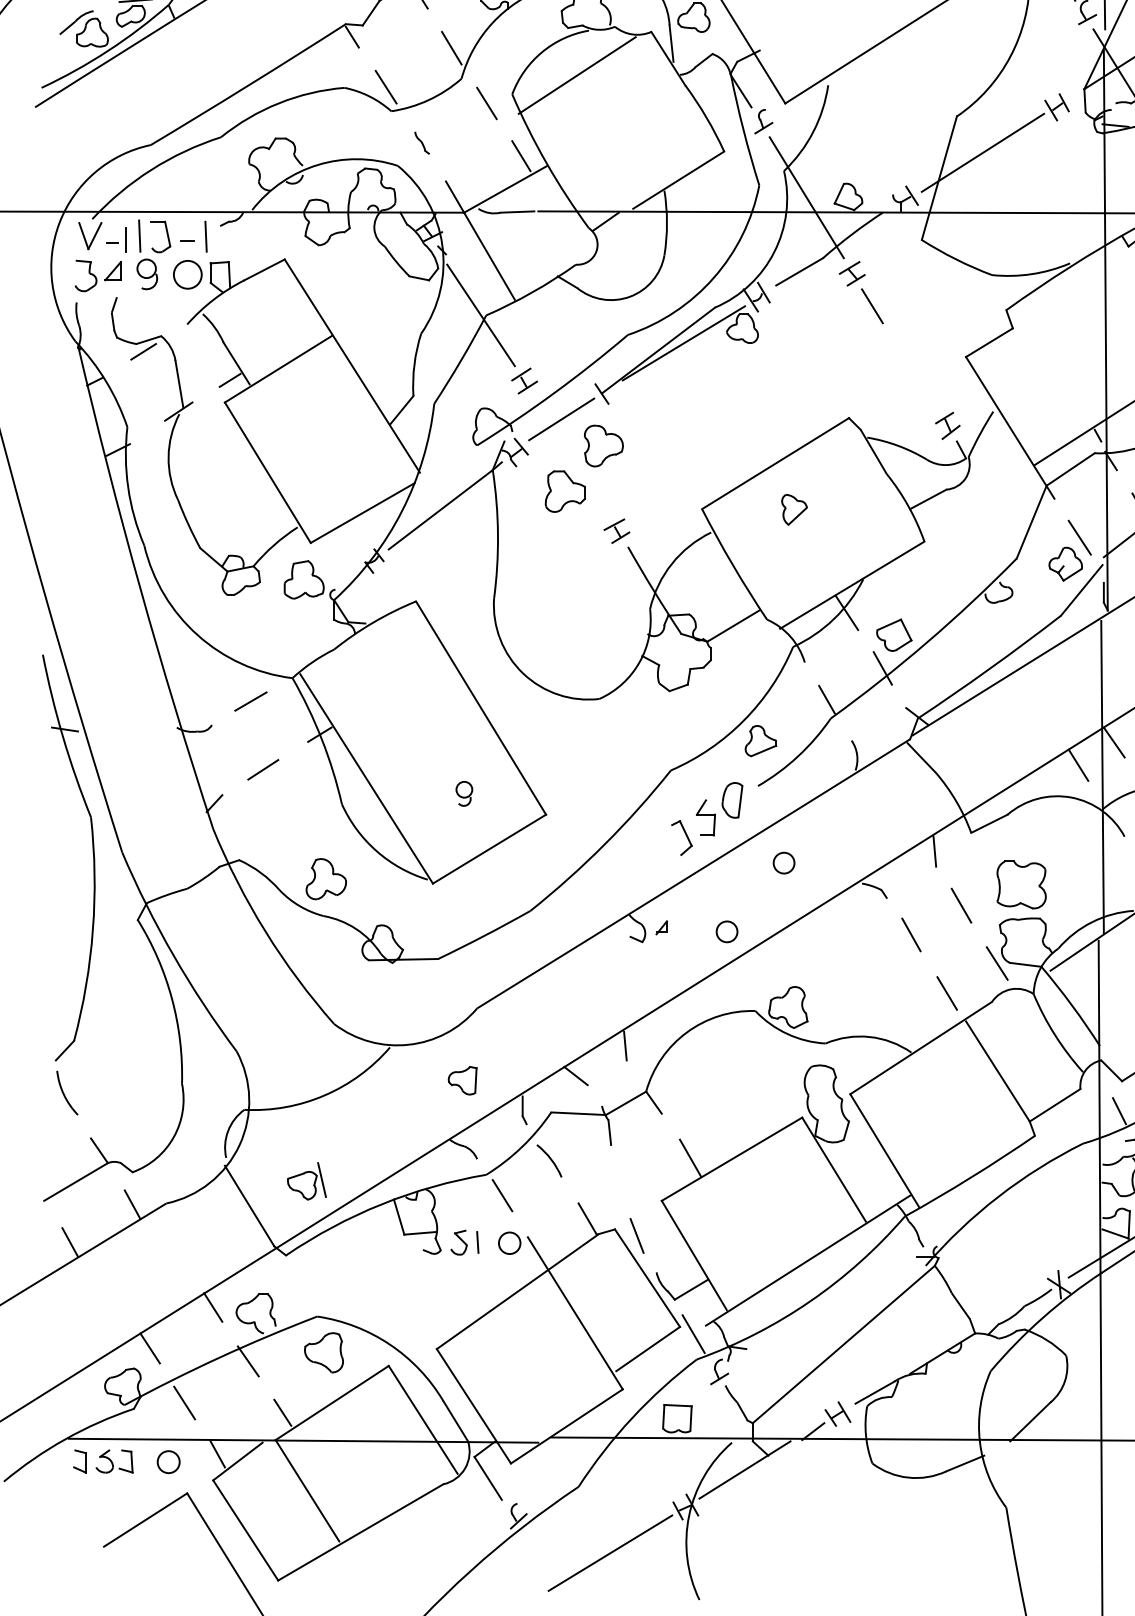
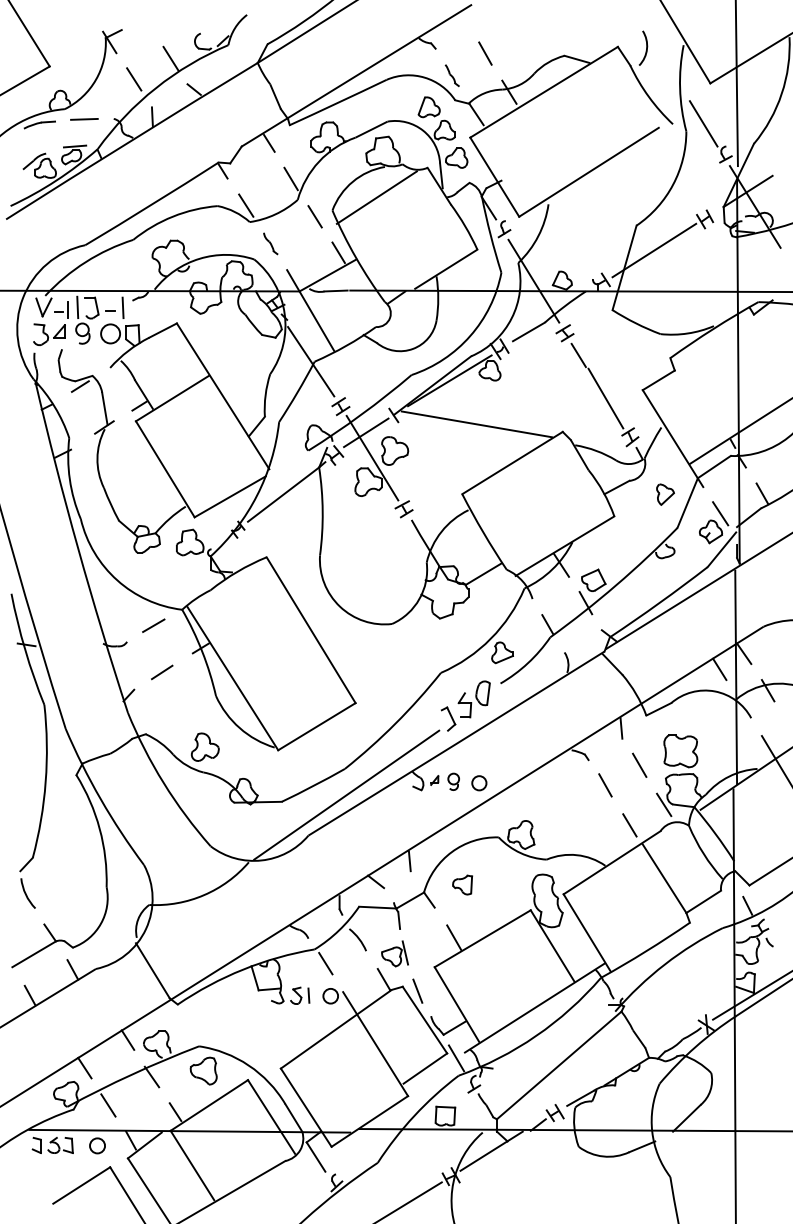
part: (421, 142) -> (270, 243), size x1.43
line: (911, 369) -> (605, 398), added
line: (722, 407) -> (476, 424), added
line: (570, 455) -> (372, 457), added
part: (794, 509) -> (665, 494), moved
part: (464, 793) -> (453, 781), moved
circle: (784, 863) -> (518, 736), removed
line: (532, 948) -> (346, 794), added
part: (462, 1079) -> (462, 884), moved
part: (306, 1180) -> (394, 953), moved

